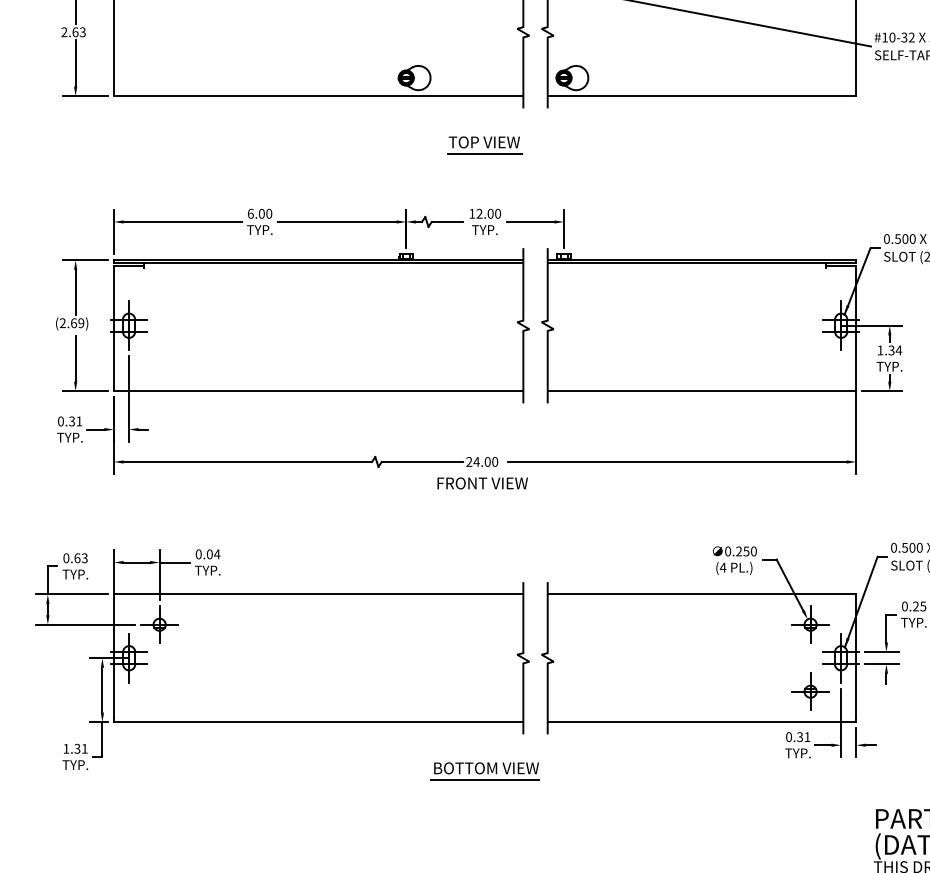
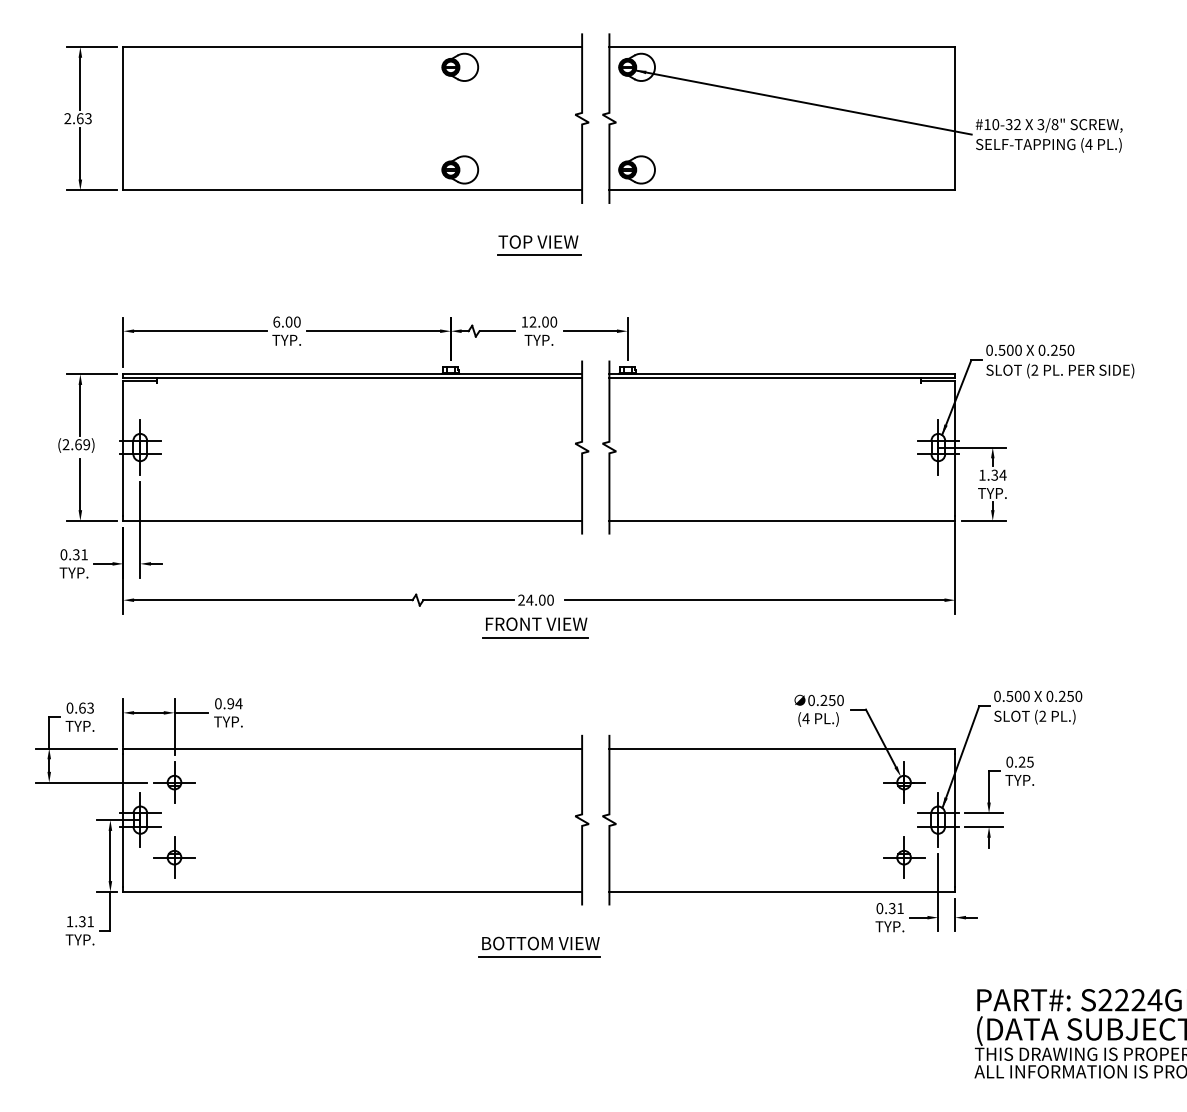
line: (481, 495) -> (535, 637), added
text: (209, 554) -> (230, 703), 0.04 -> 0.94
part: (159, 691) -> (174, 857), added

